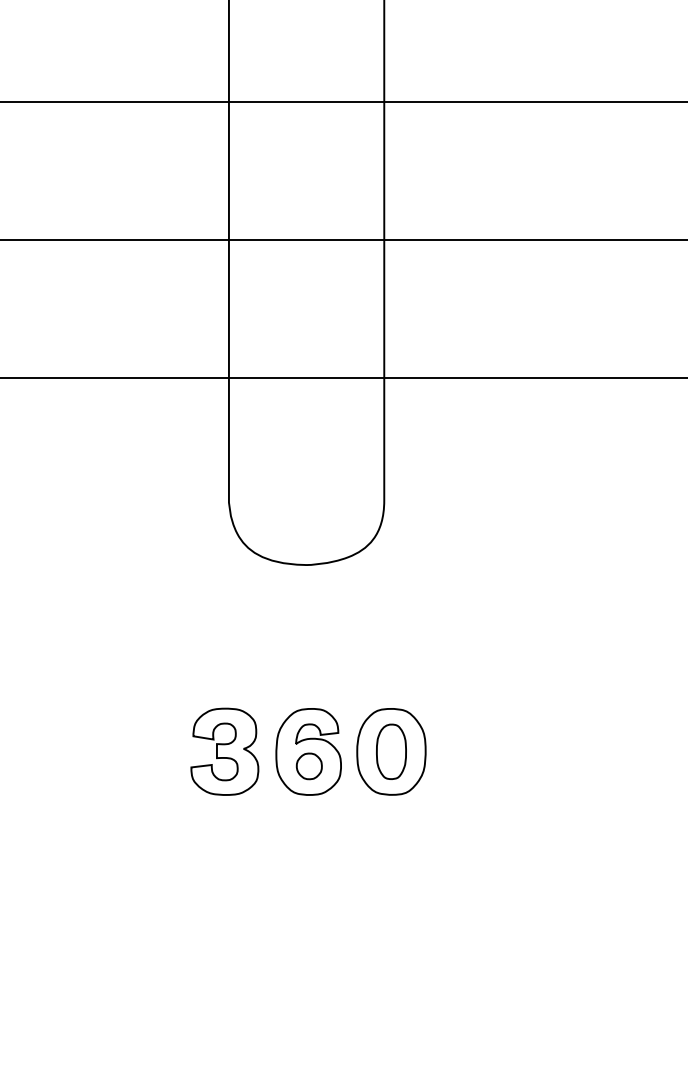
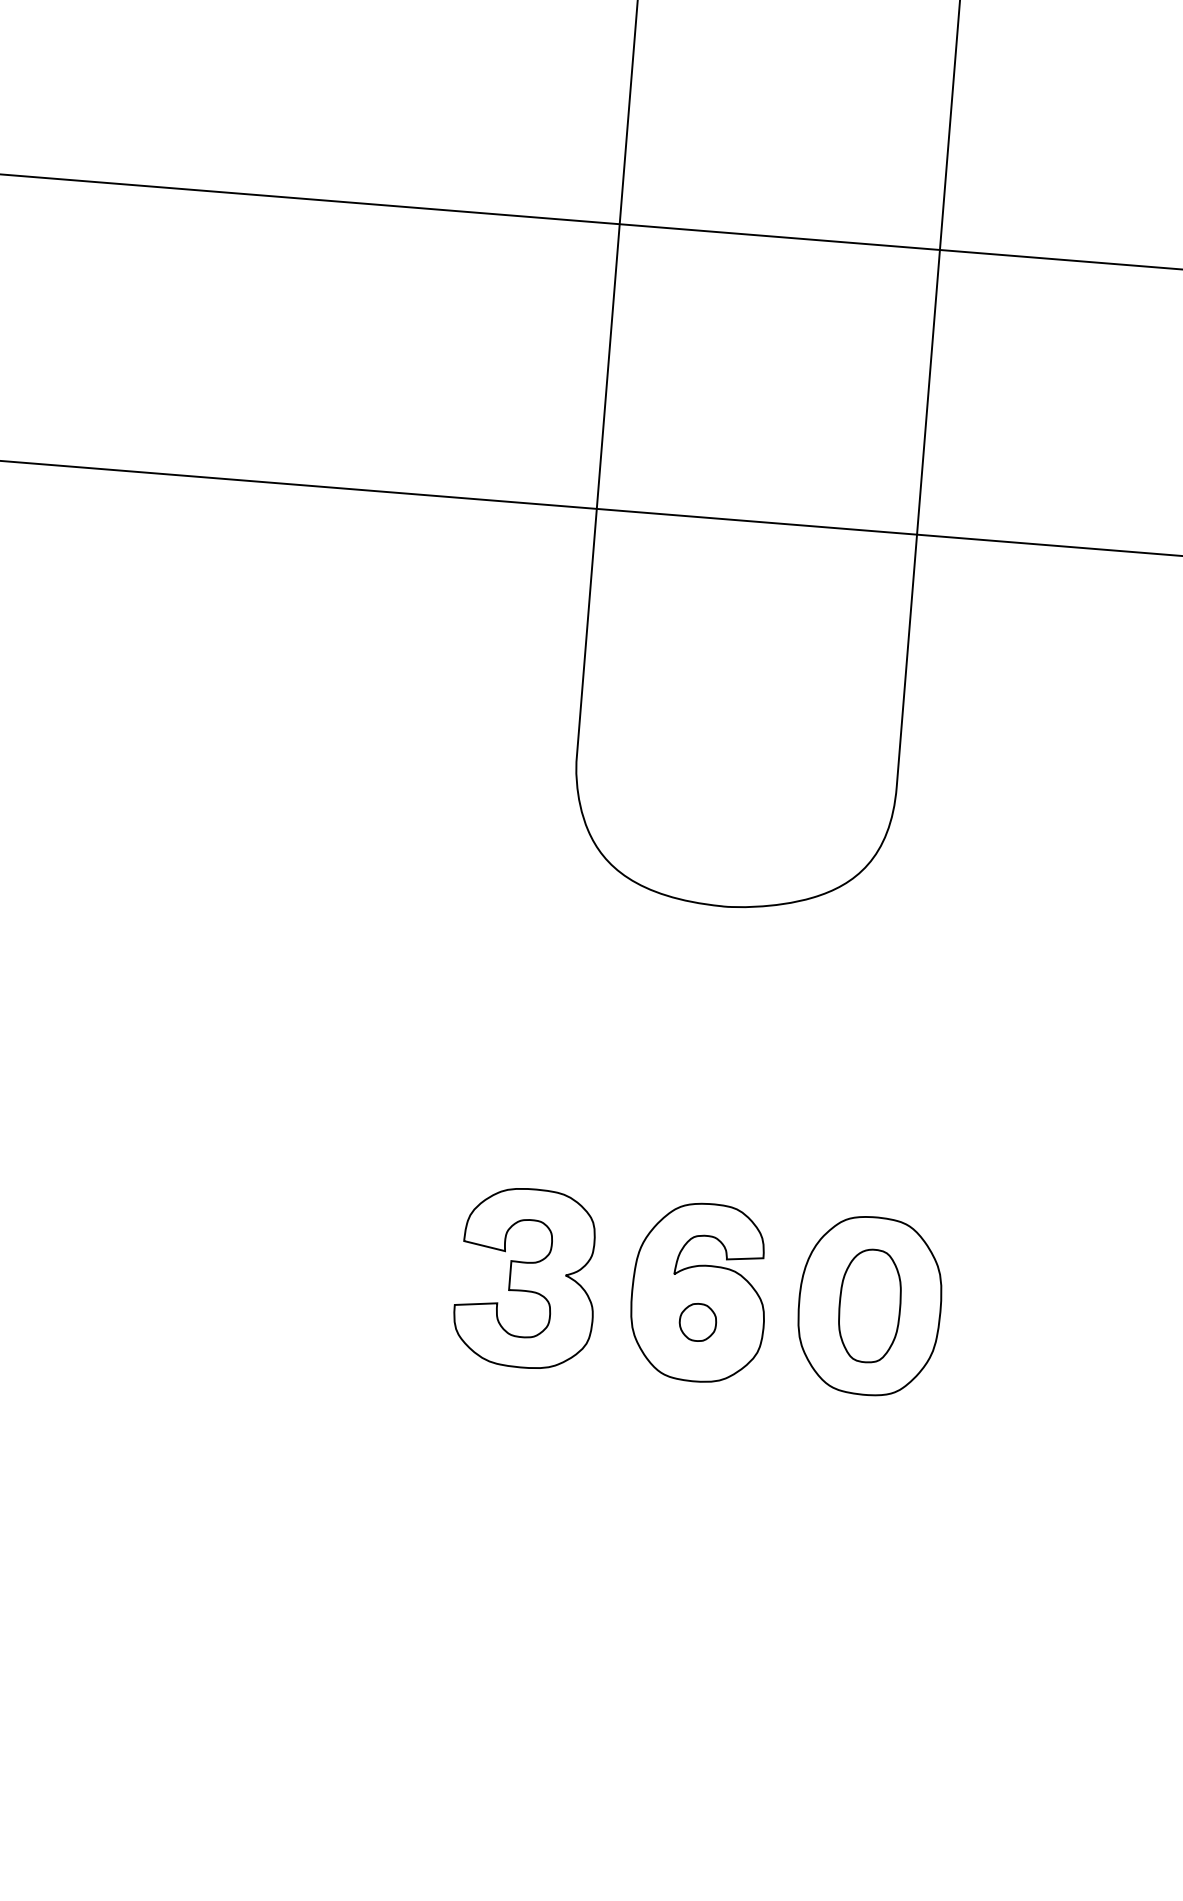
part: (308, 766) -> (696, 1322), size x0.7

